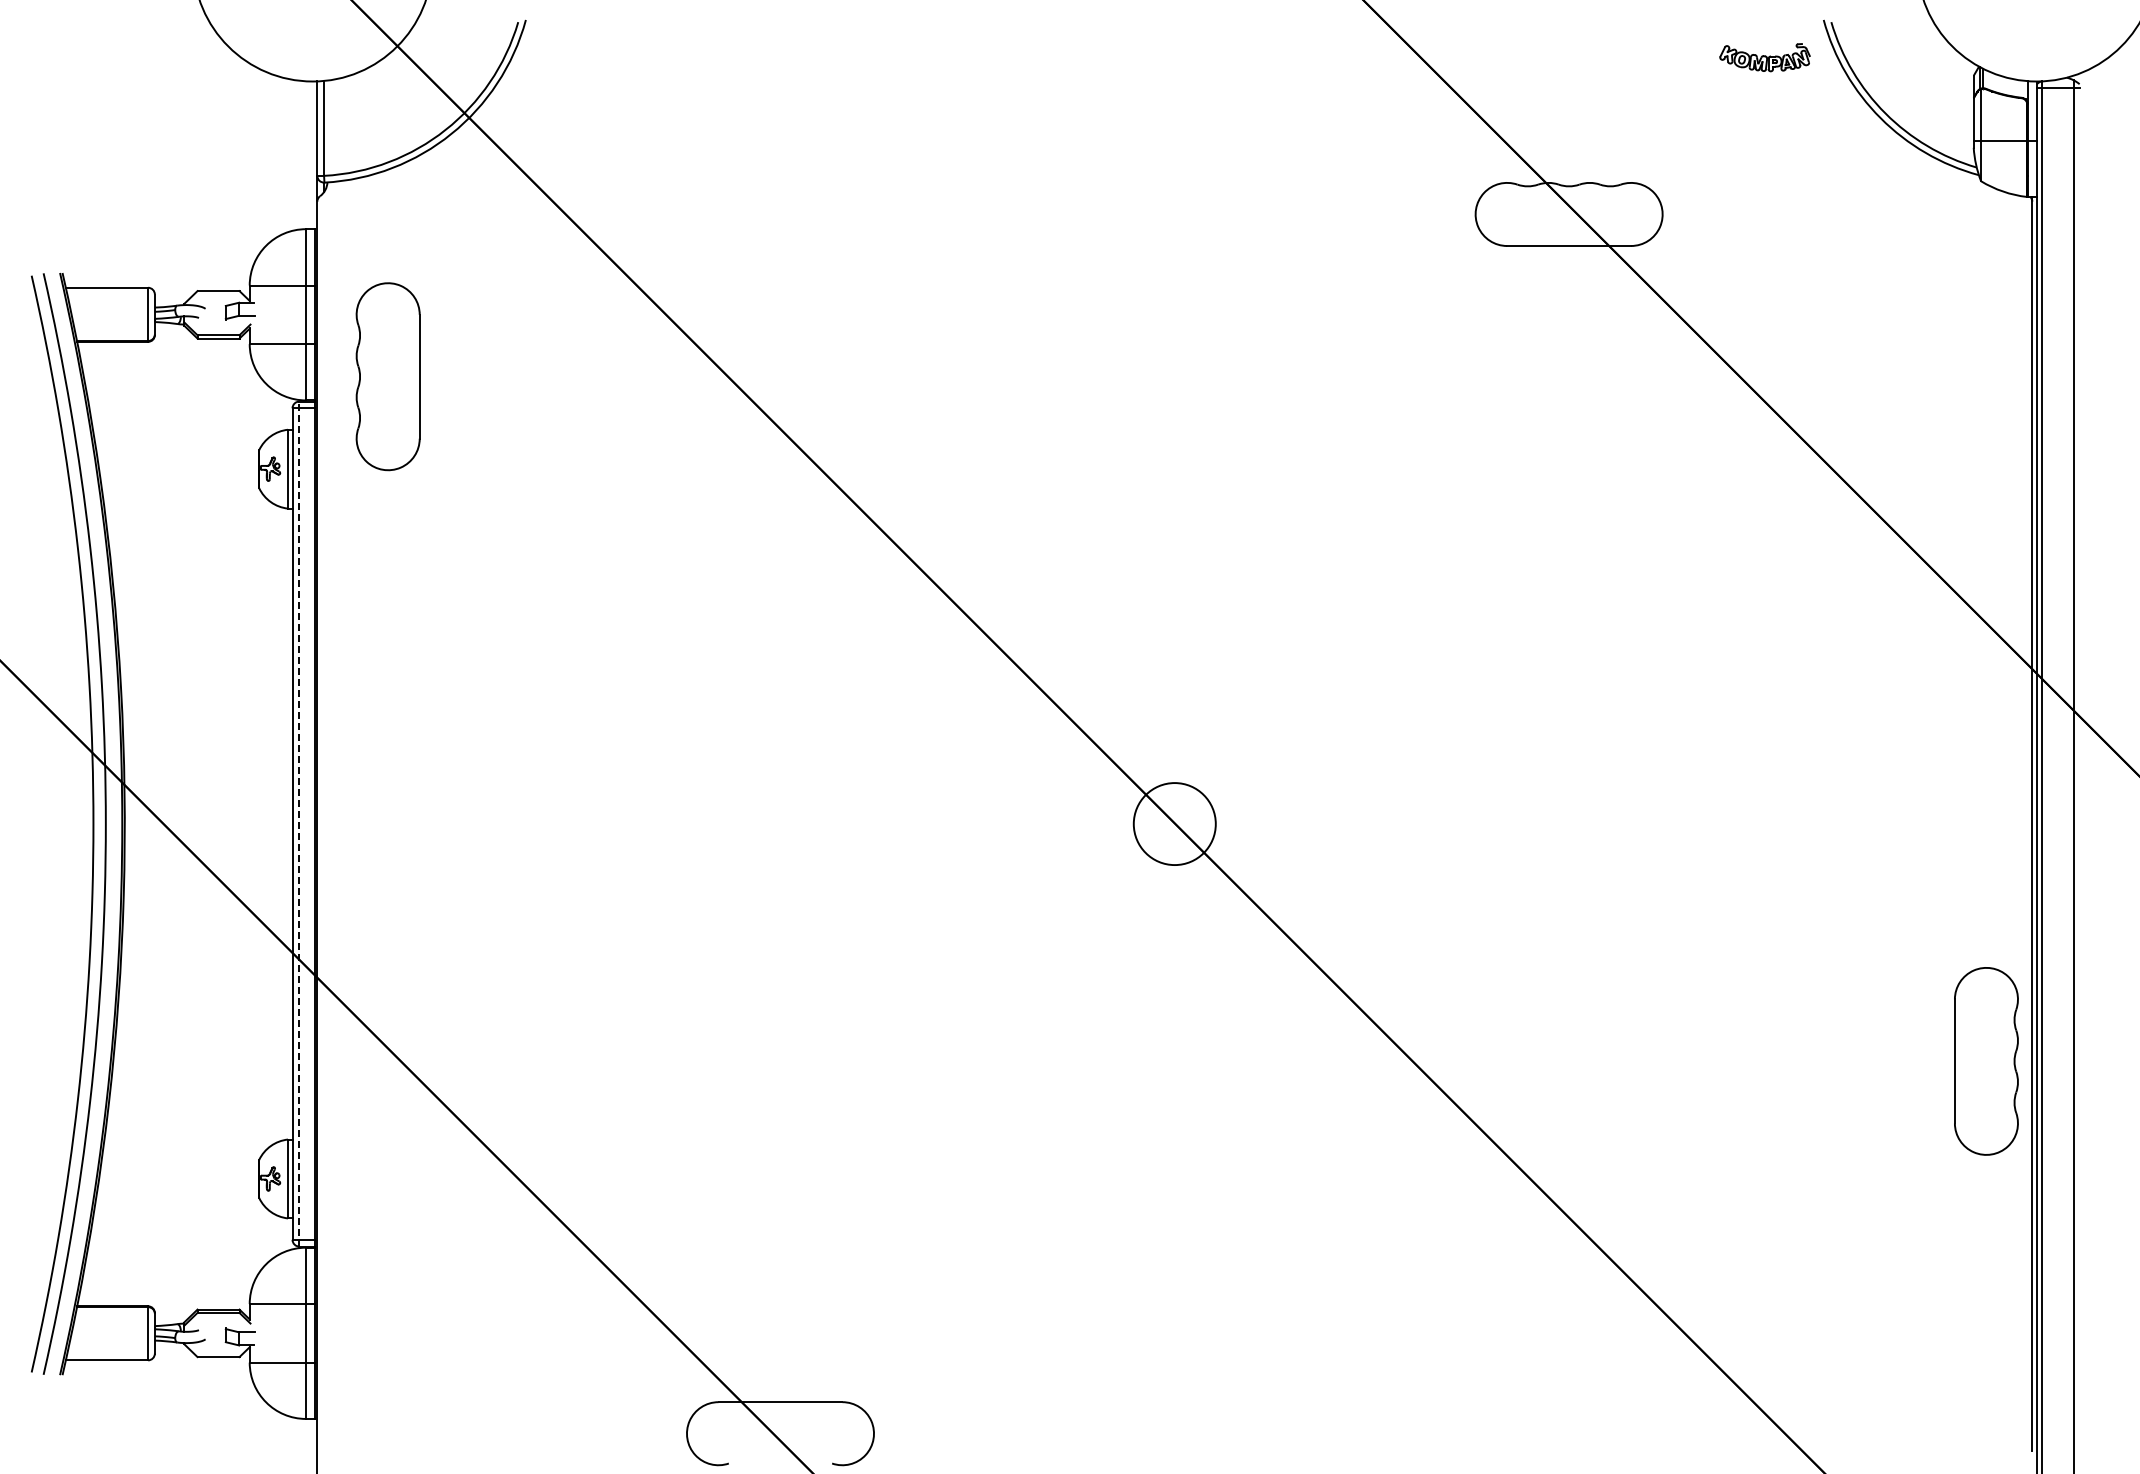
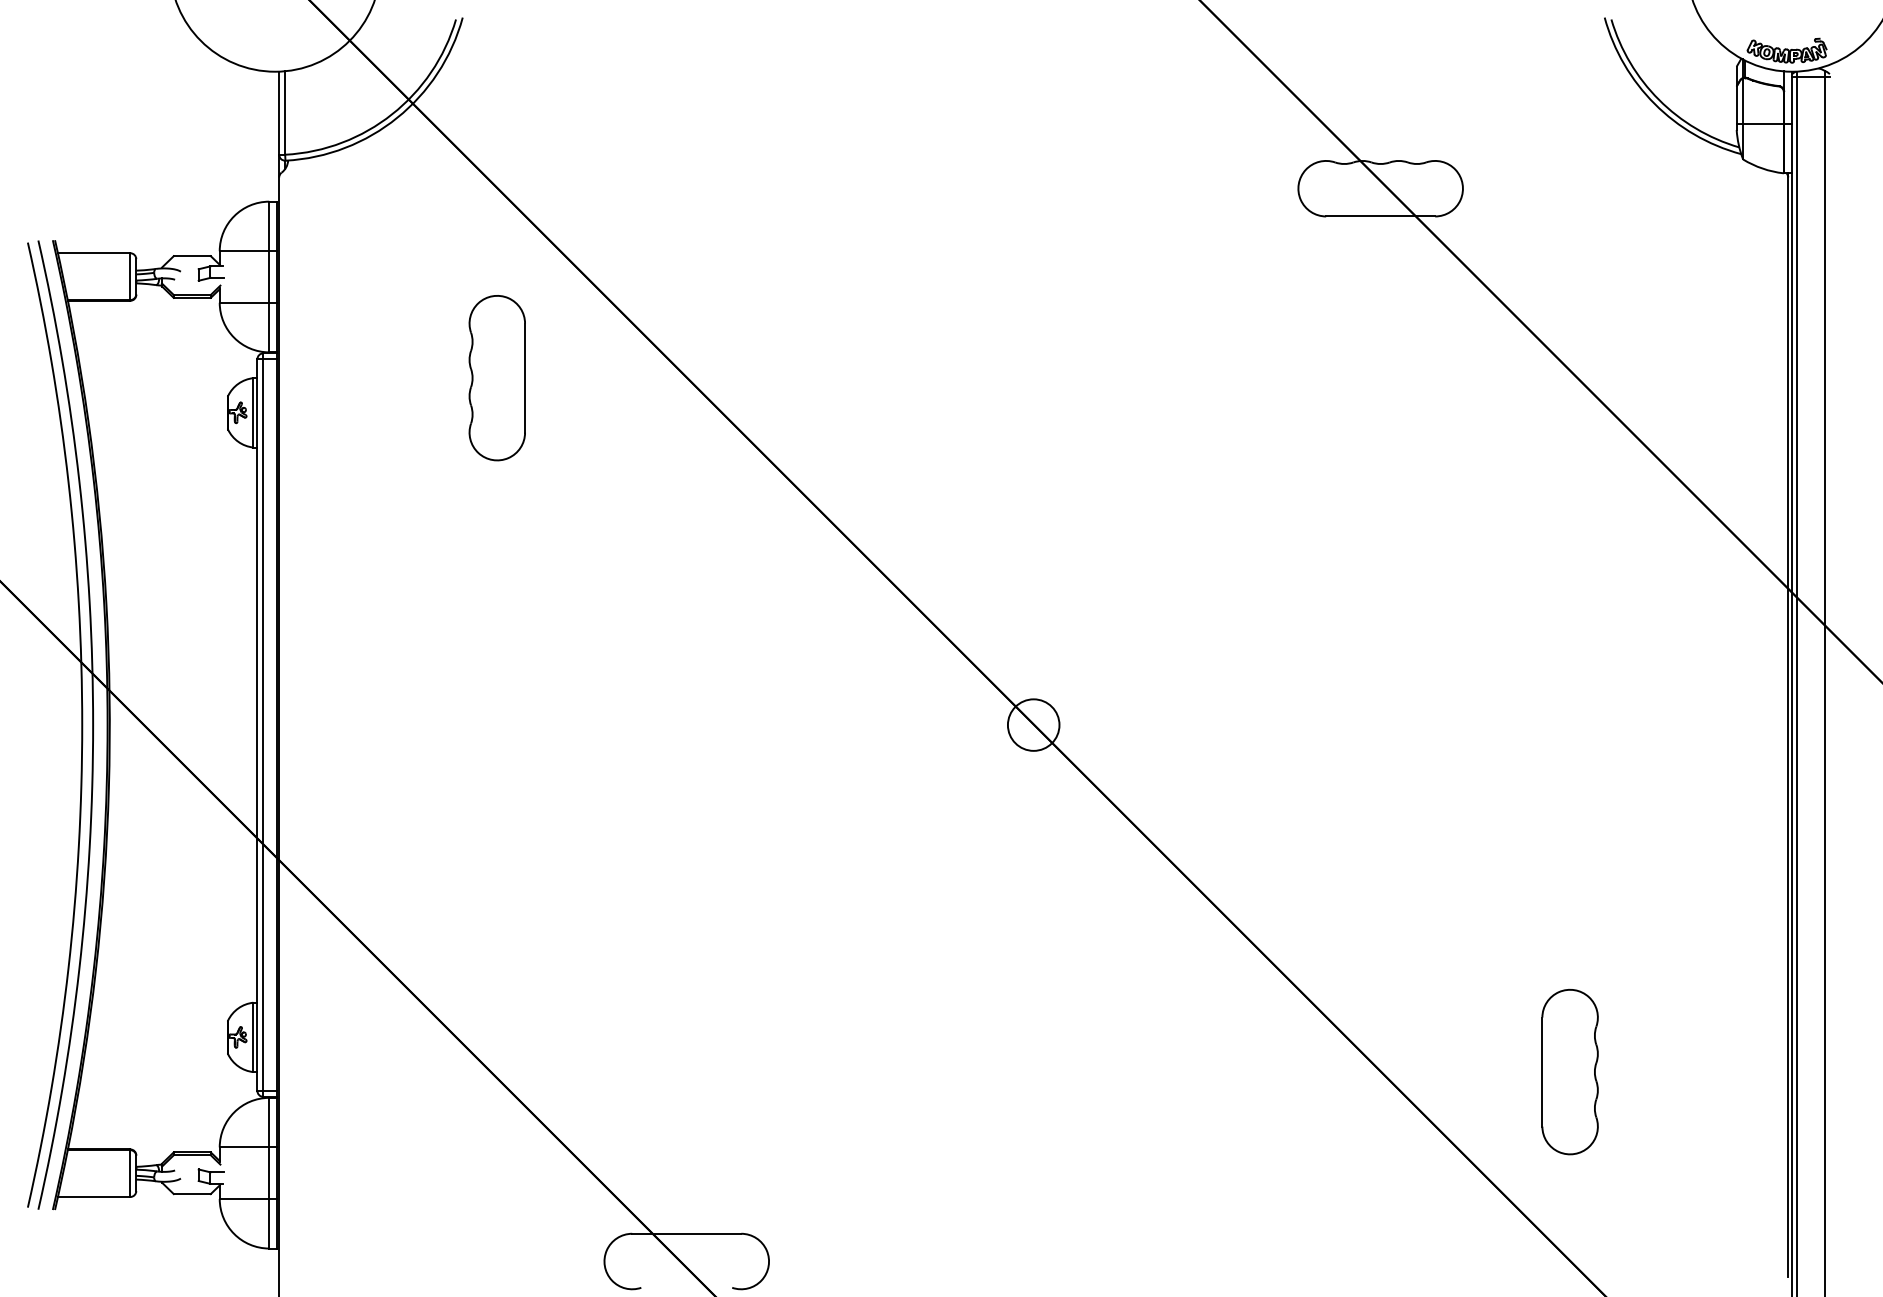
part: (1764, 57) -> (1786, 50), moved
part: (387, 376) -> (496, 377), moved
line: (299, 823) -> (263, 724), dashed -> solid
circle: (1174, 823) -> (1033, 724), size x0.71
part: (1986, 1061) -> (1570, 1072), moved

